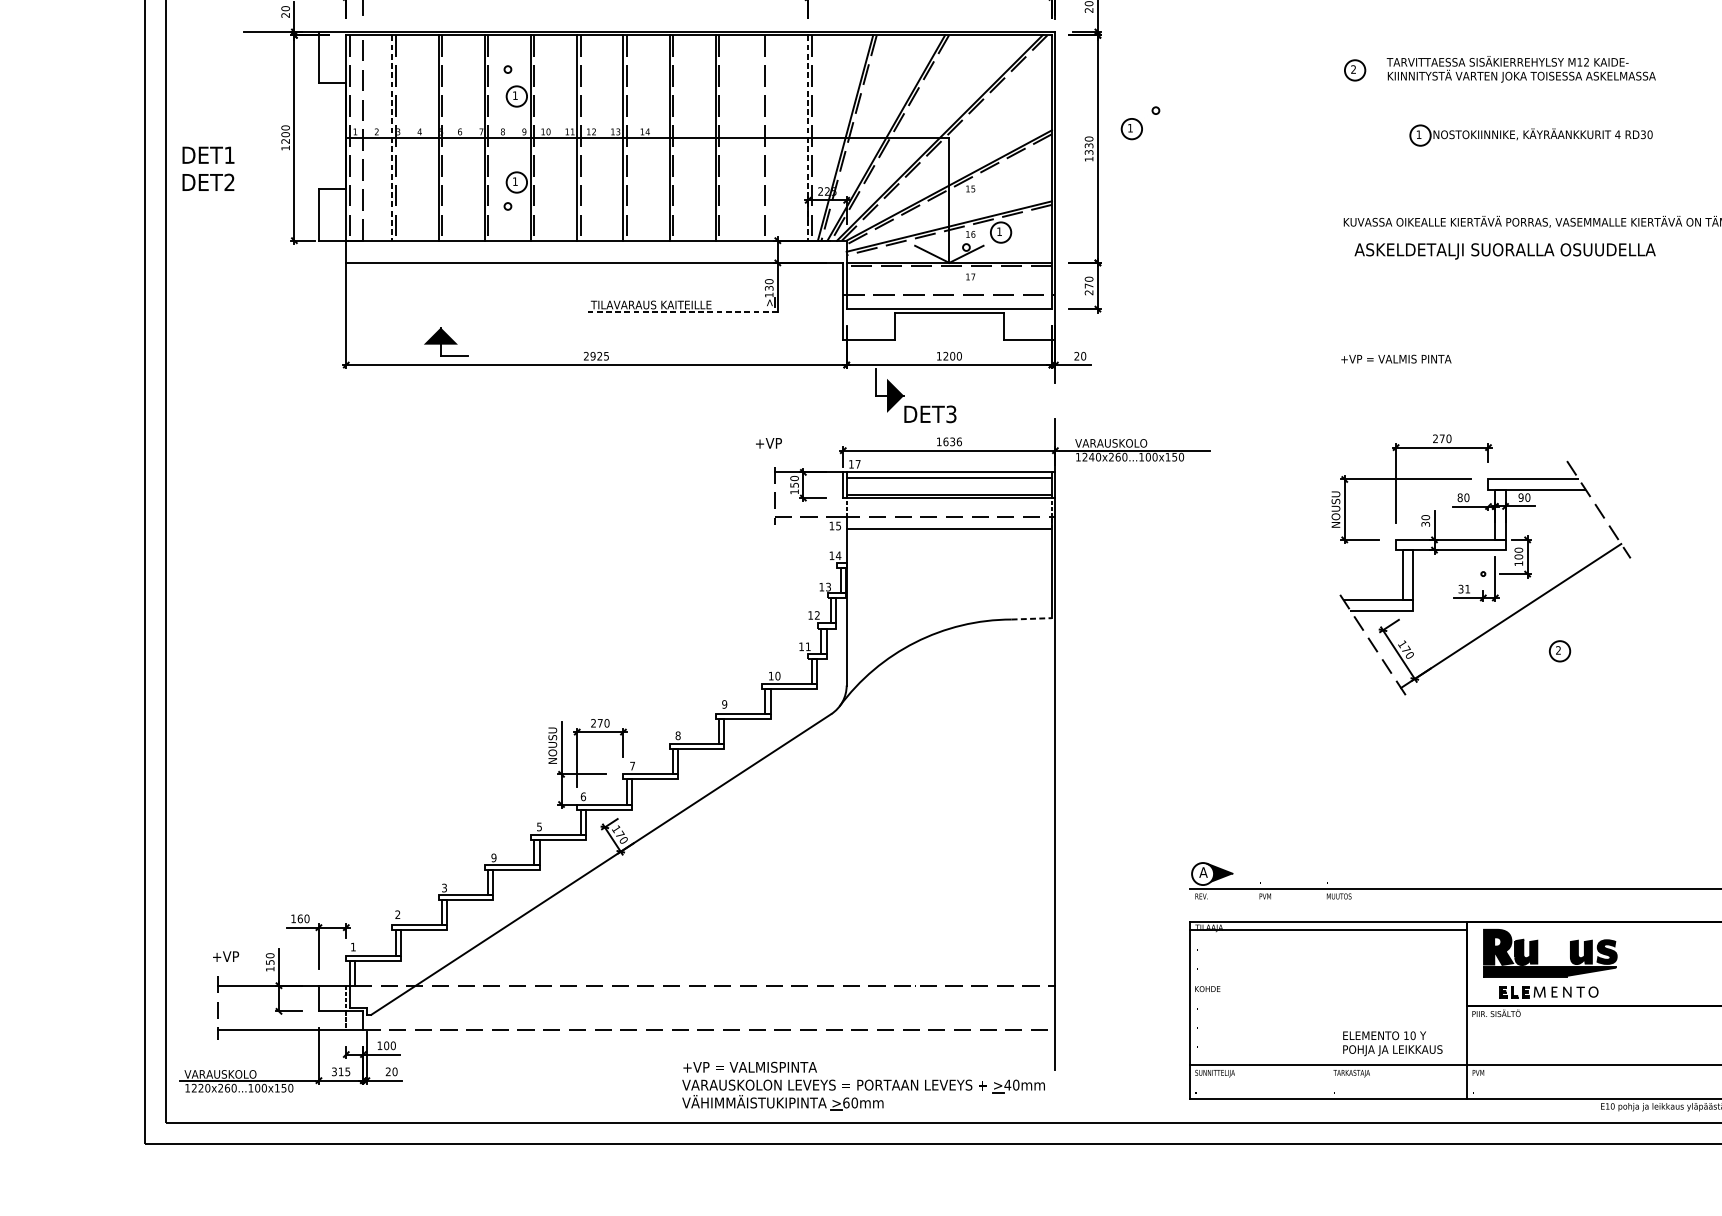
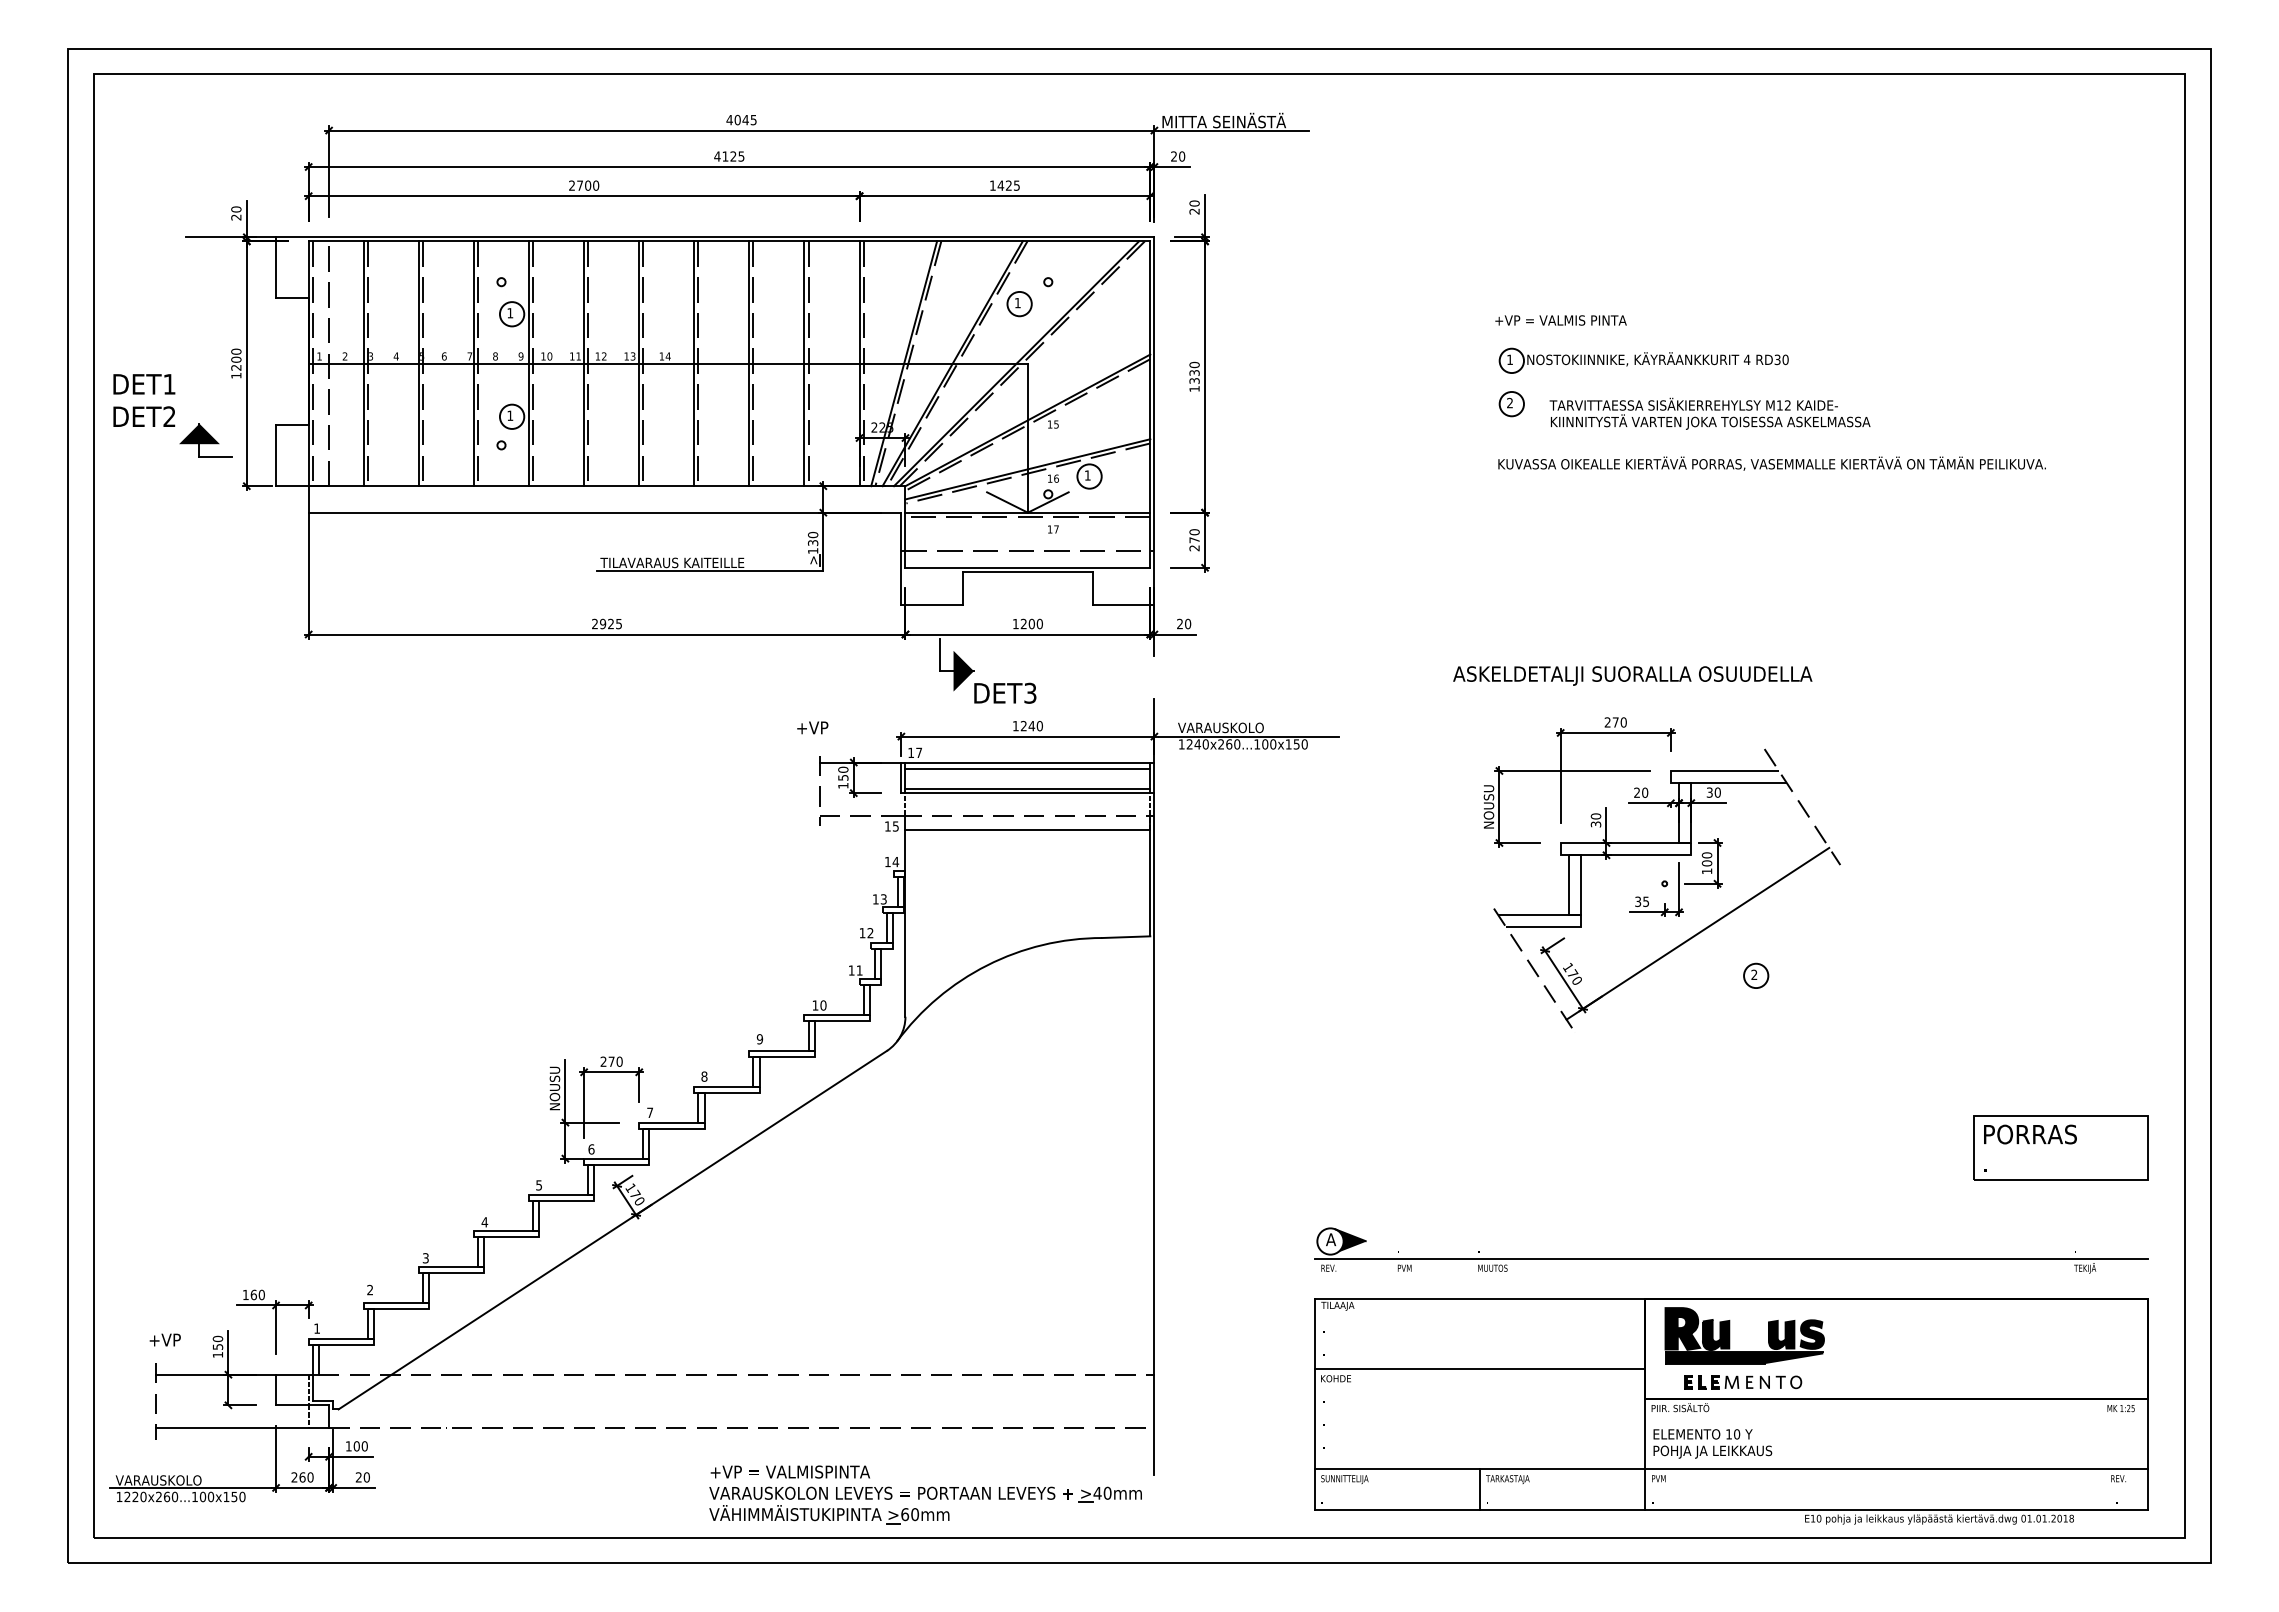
text: (1520, 69) -> (1709, 413), moved
part: (1354, 70) -> (1511, 404), moved
part: (1140, 123) -> (1029, 297), moved
part: (1530, 135) -> (1643, 360), moved
line: (762, 137) -> (804, 363), added
line: (392, 138) -> (363, 364), dashed -> solid
line: (808, 138) -> (859, 364), dashed -> solid
text: (1504, 251) -> (1632, 675), moved
line: (682, 312) -> (709, 571), dashed -> solid
part: (445, 341) -> (205, 440), moved
text: (1395, 359) -> (1560, 320), moved
text: (952, 441) -> (1031, 725), 1636 -> 1240
text: (1460, 497) -> (1637, 792), 80 -> 20
text: (1520, 497) -> (1709, 792), 90 -> 30
text: (1467, 588) -> (1645, 901), 31 -> 35
line: (1032, 619) -> (1126, 937), dashed -> solid
text: (493, 858) -> (484, 1222), 9 -> 4
line: (1328, 930) -> (1479, 1369), moved
text: (1392, 1043) -> (1712, 1443), moved
text: (341, 1071) -> (302, 1477), 315 -> 260
line: (1328, 1081) -> (1479, 1489), added

